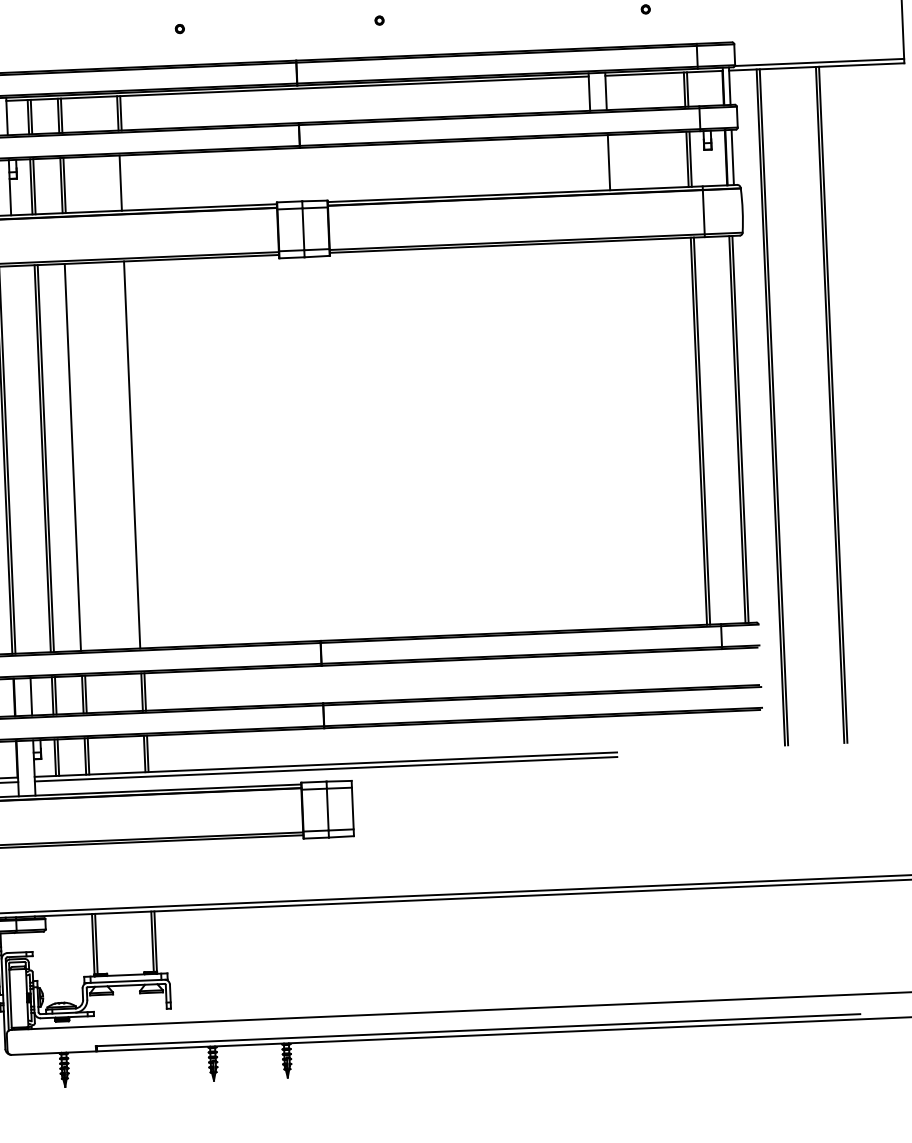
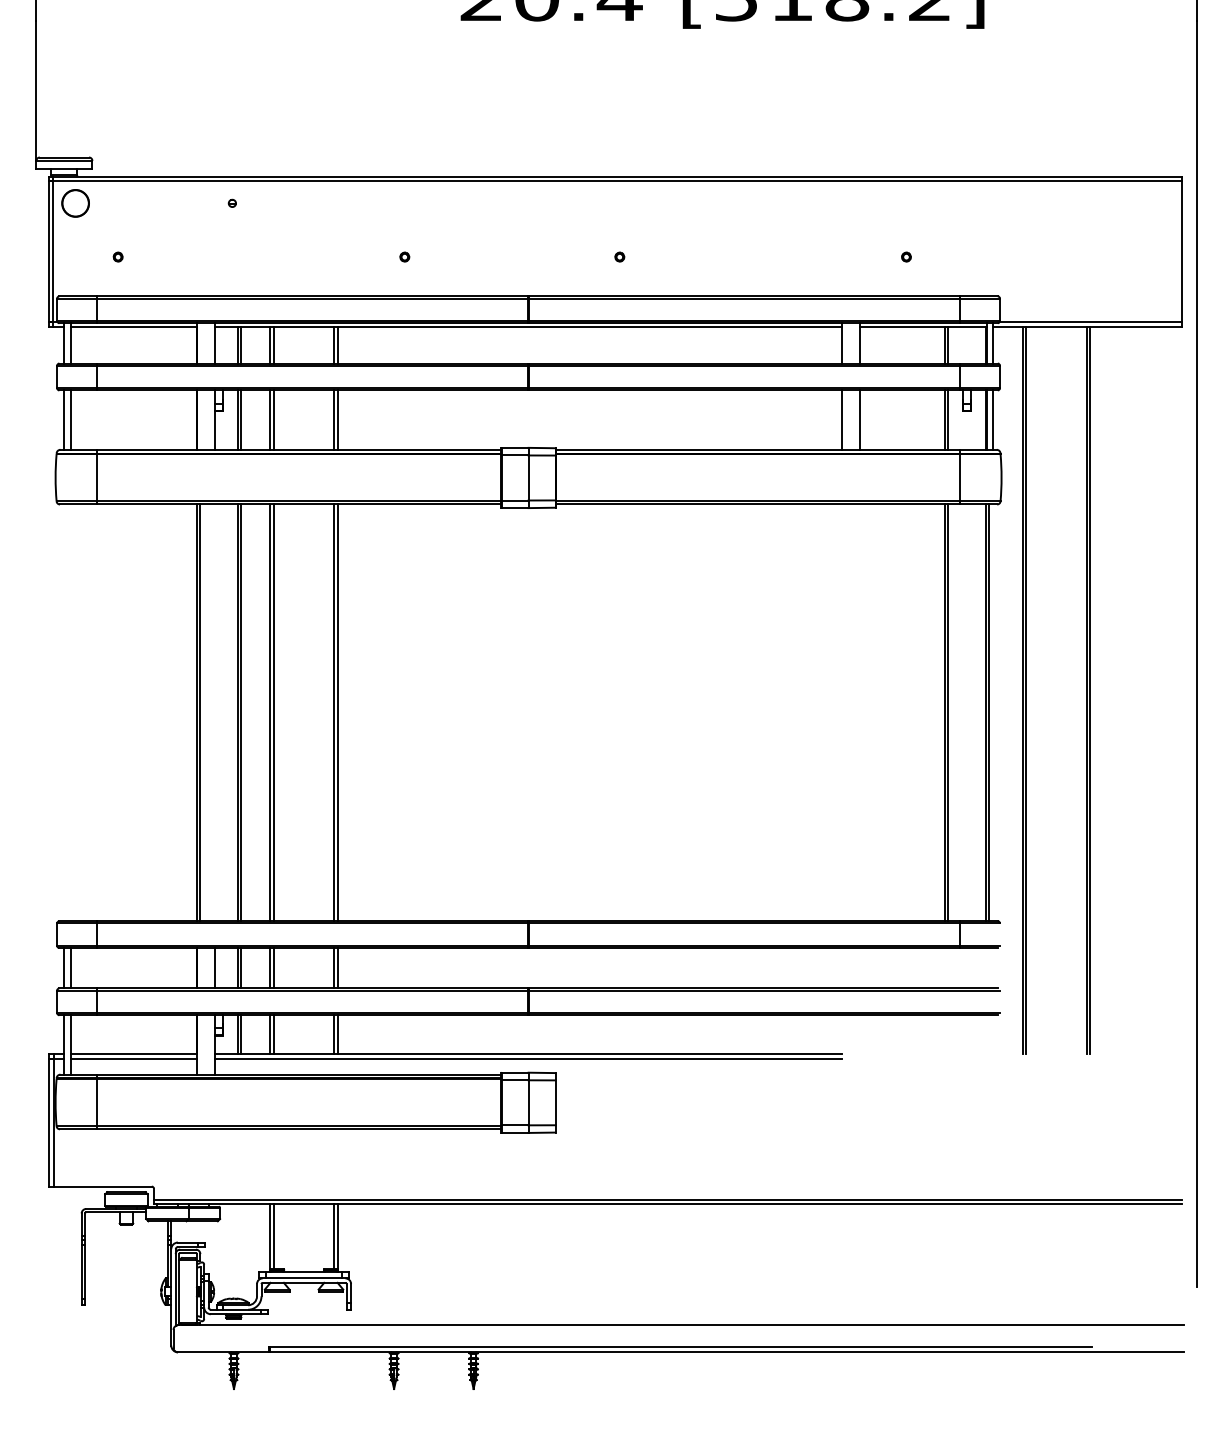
line: (592, 162) -> (842, 419), added
line: (123, 182) -> (337, 419), added
line: (135, 454) -> (337, 712), added
line: (75, 457) -> (273, 712), added

